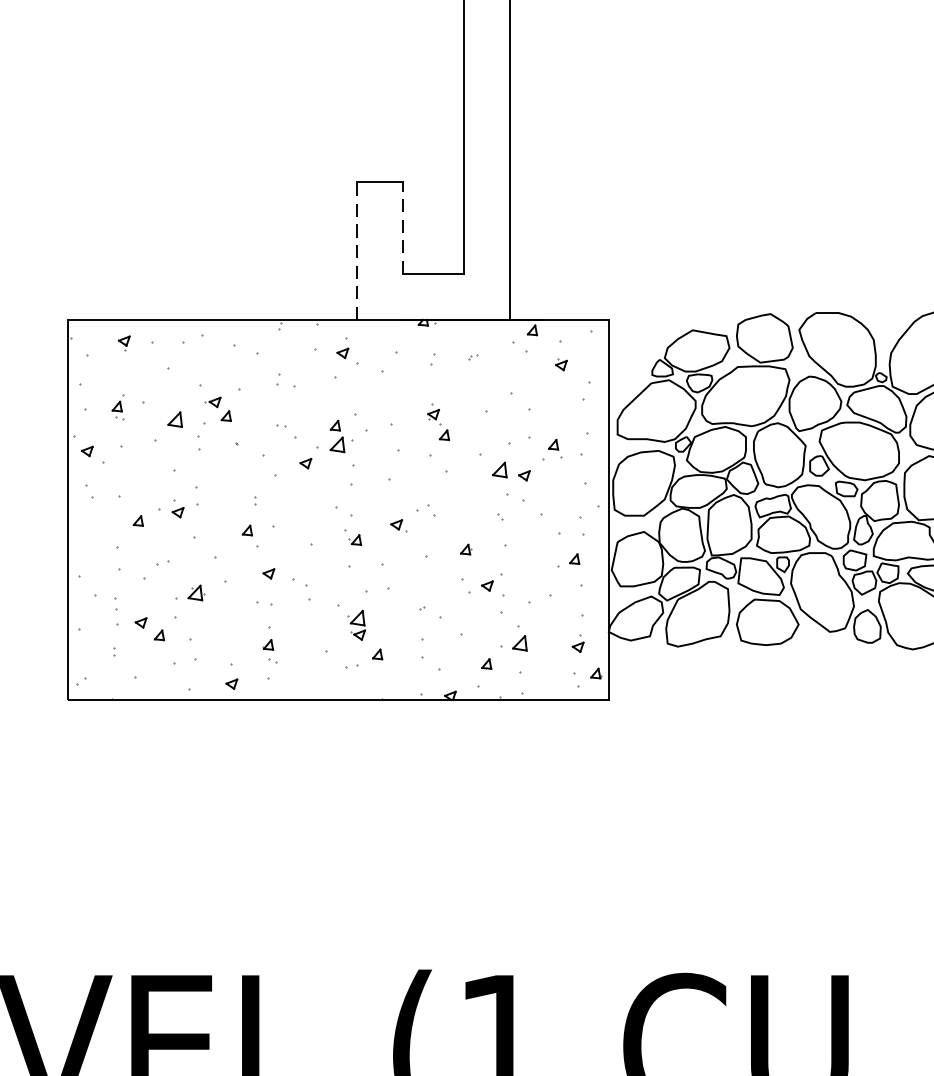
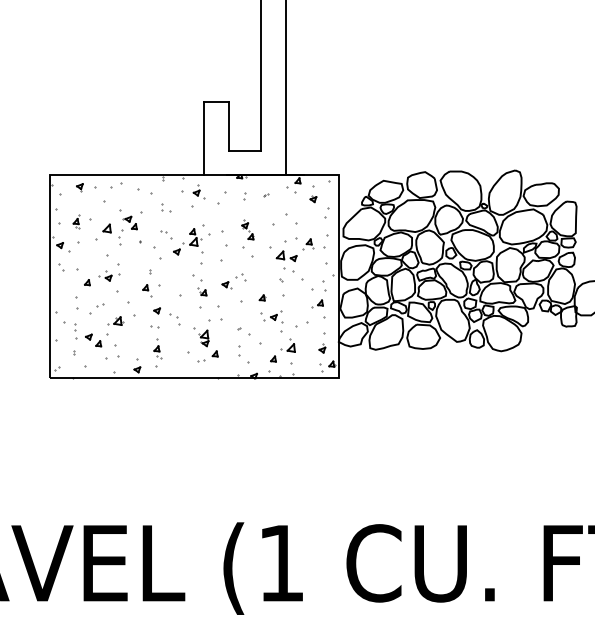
line: (402, 228) -> (228, 126), dashed -> solid
line: (357, 251) -> (204, 138), dashed -> solid

